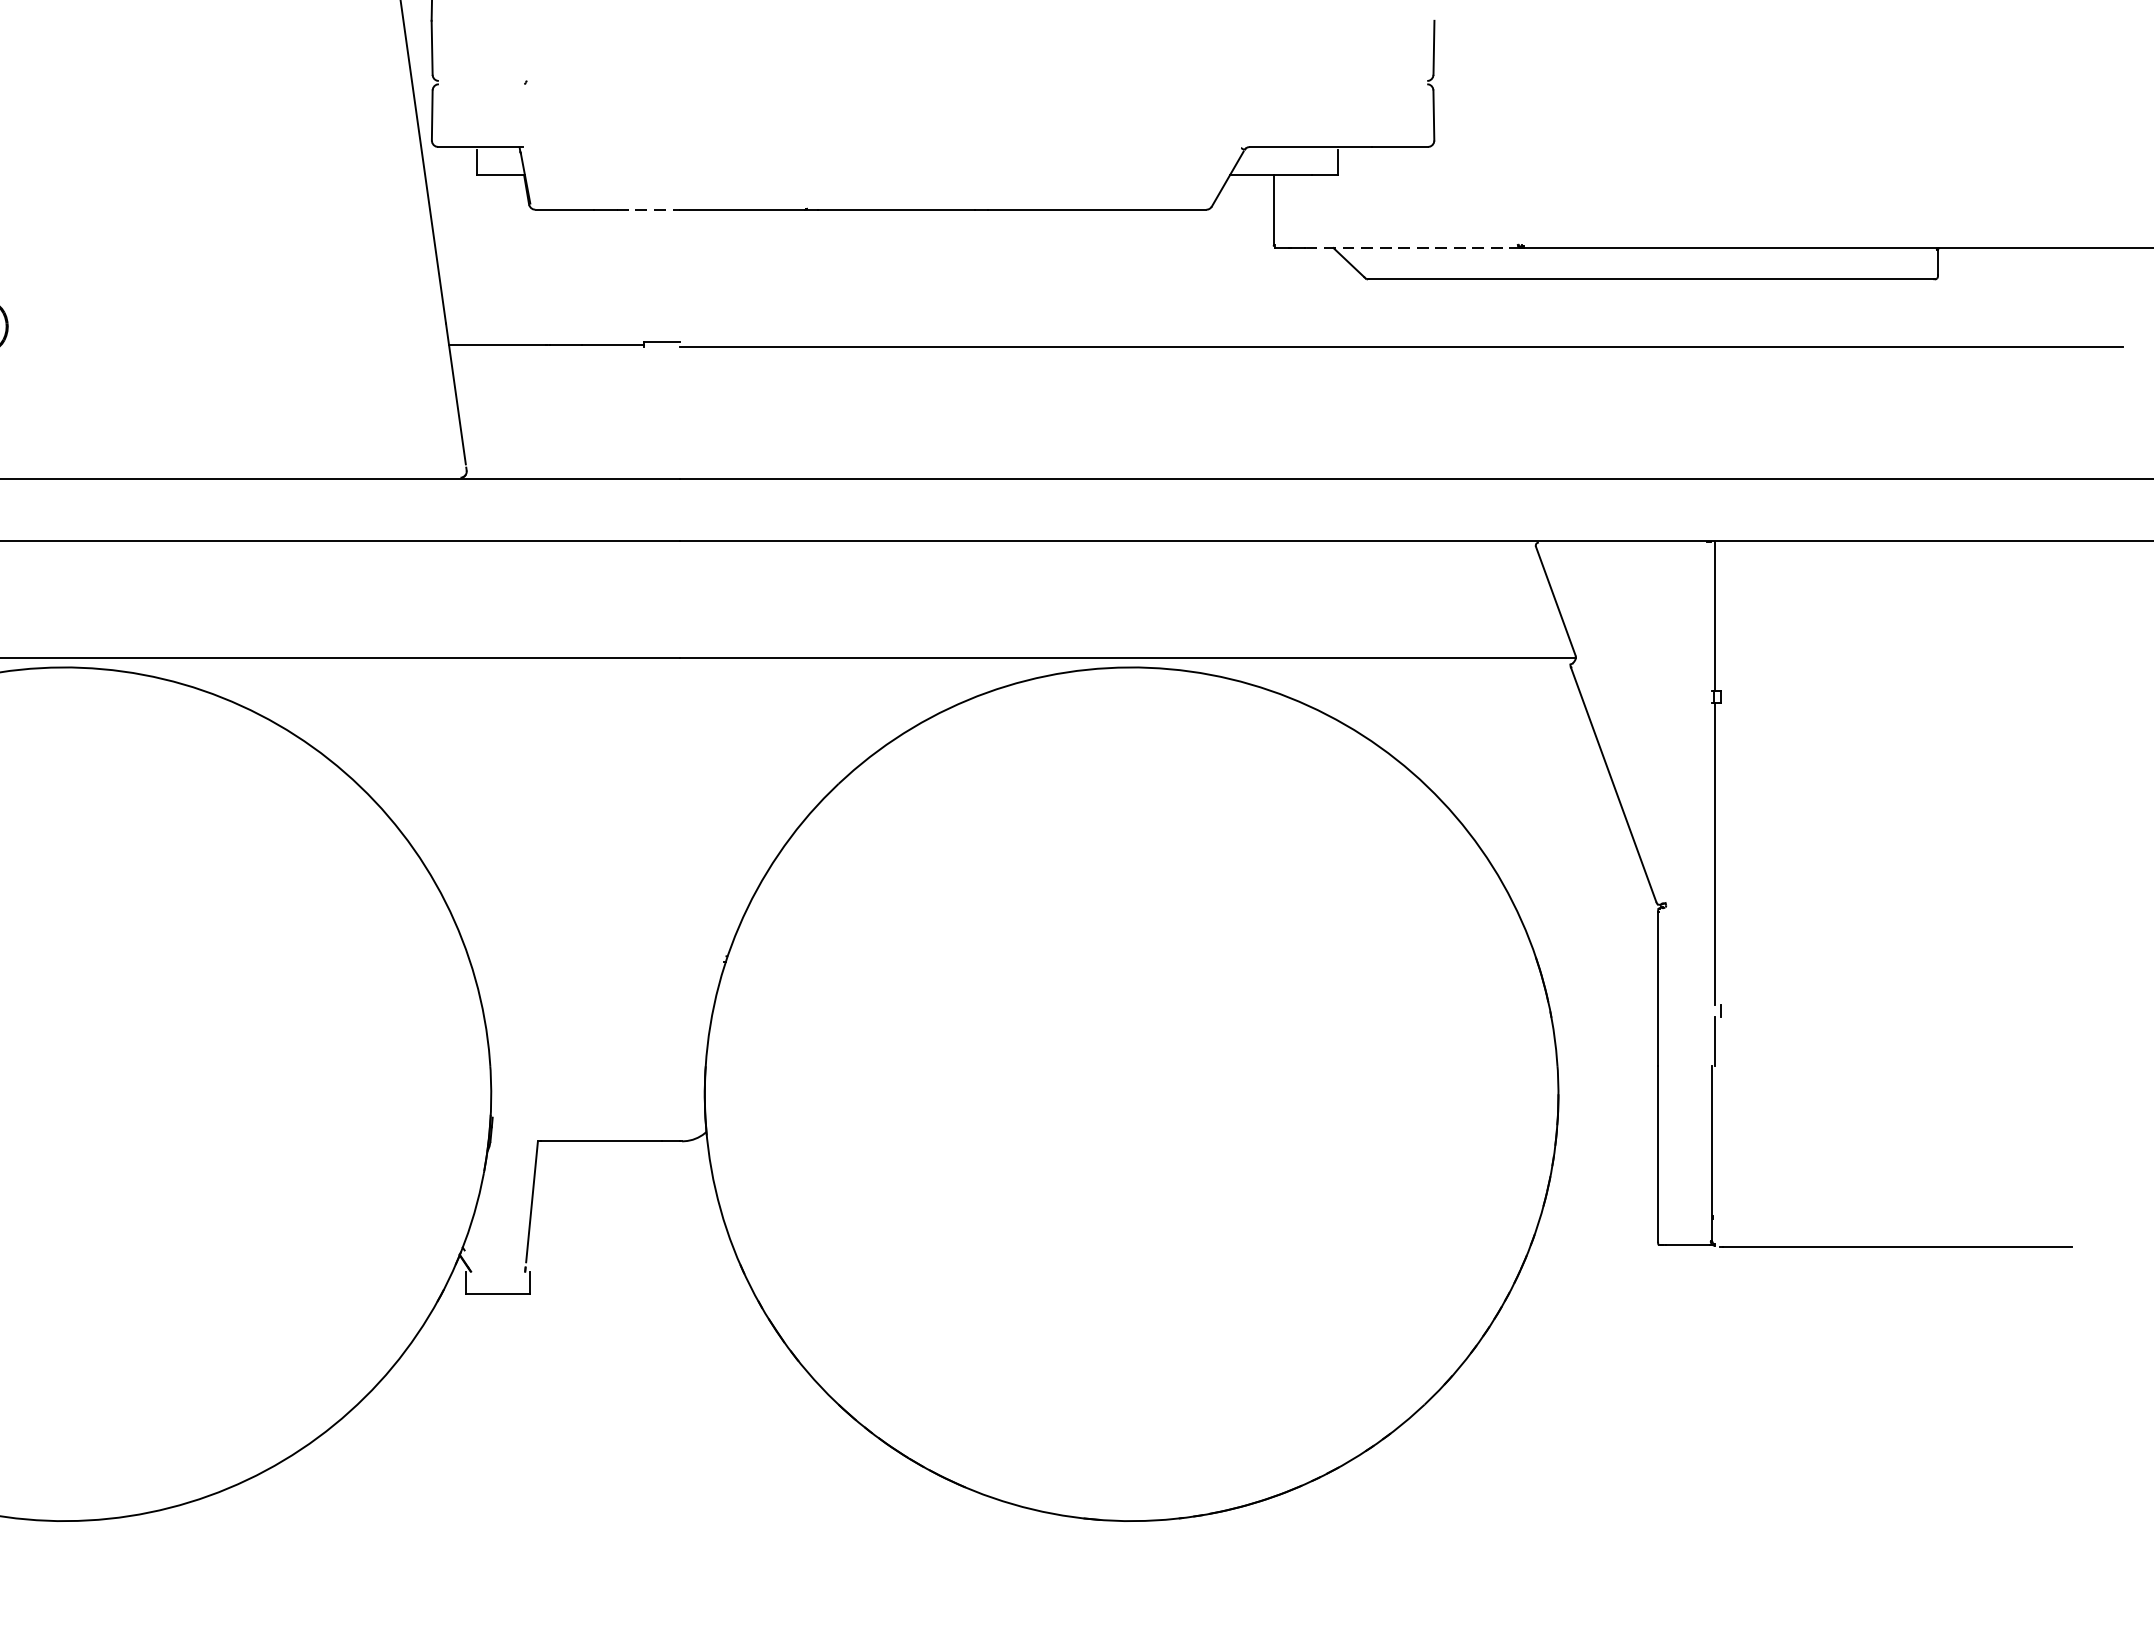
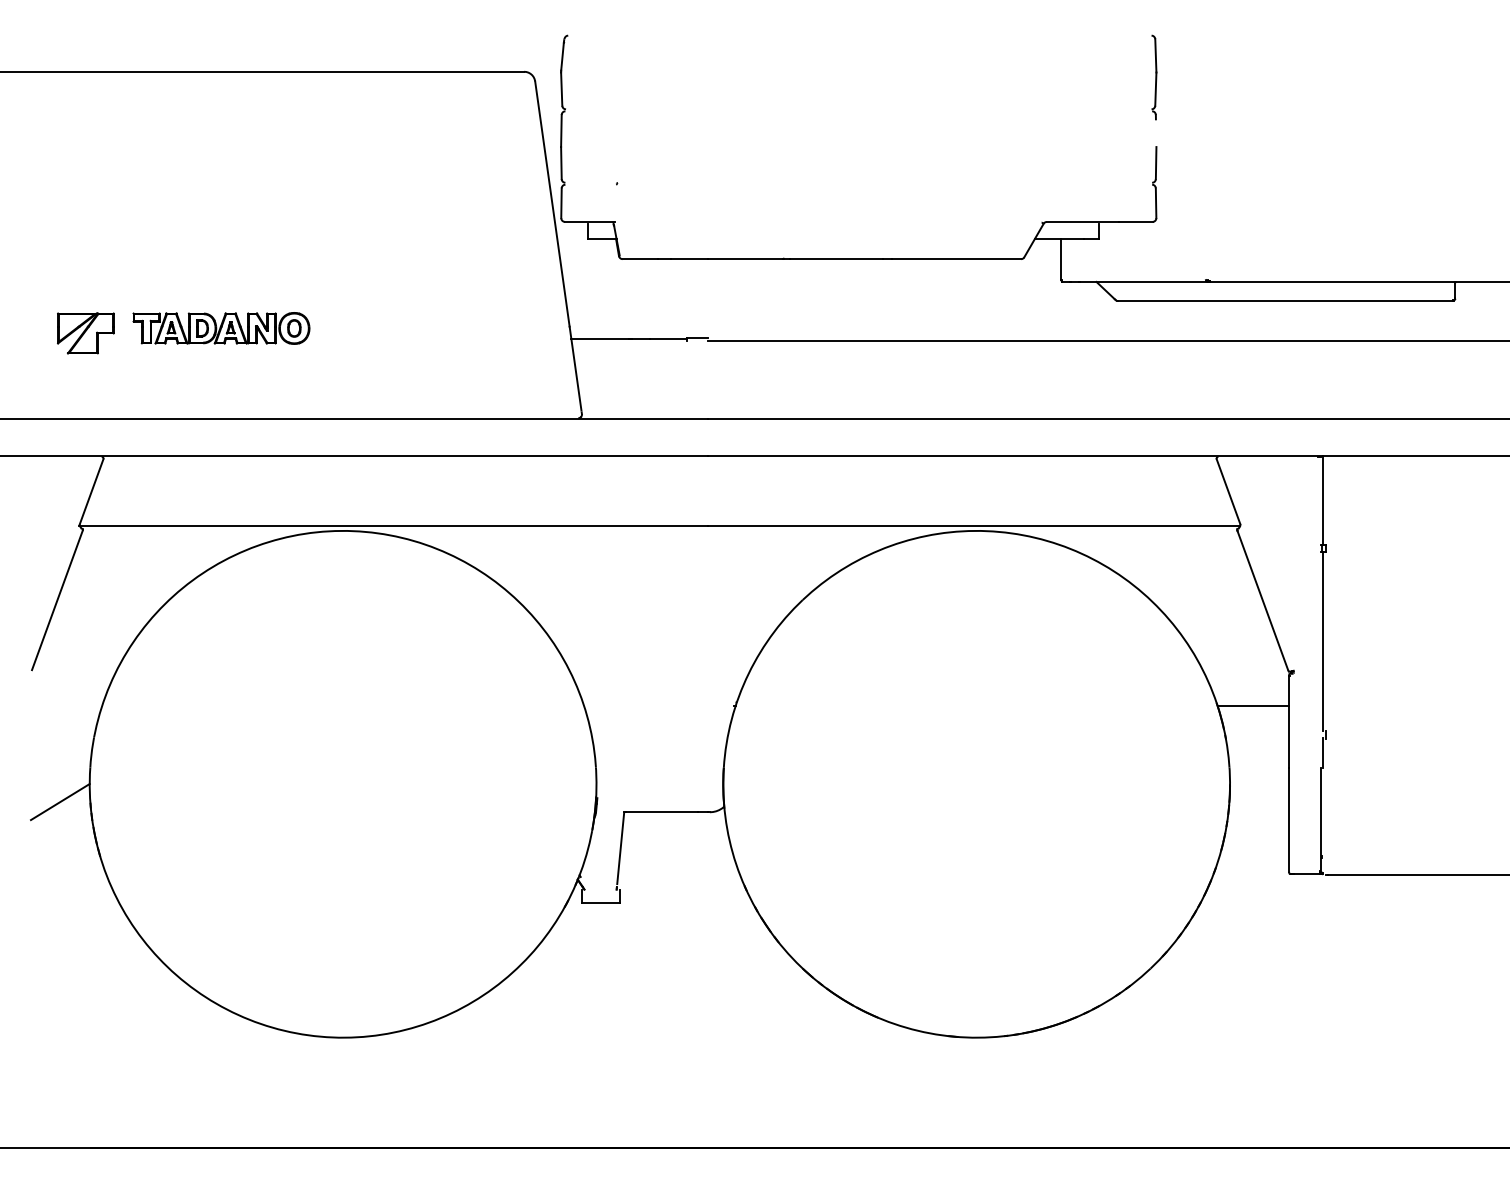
line: (647, 210) -> (689, 259), dashed -> solid
line: (1414, 247) -> (1144, 281), dashed -> solid
line: (1597, 963) -> (1253, 706), added

